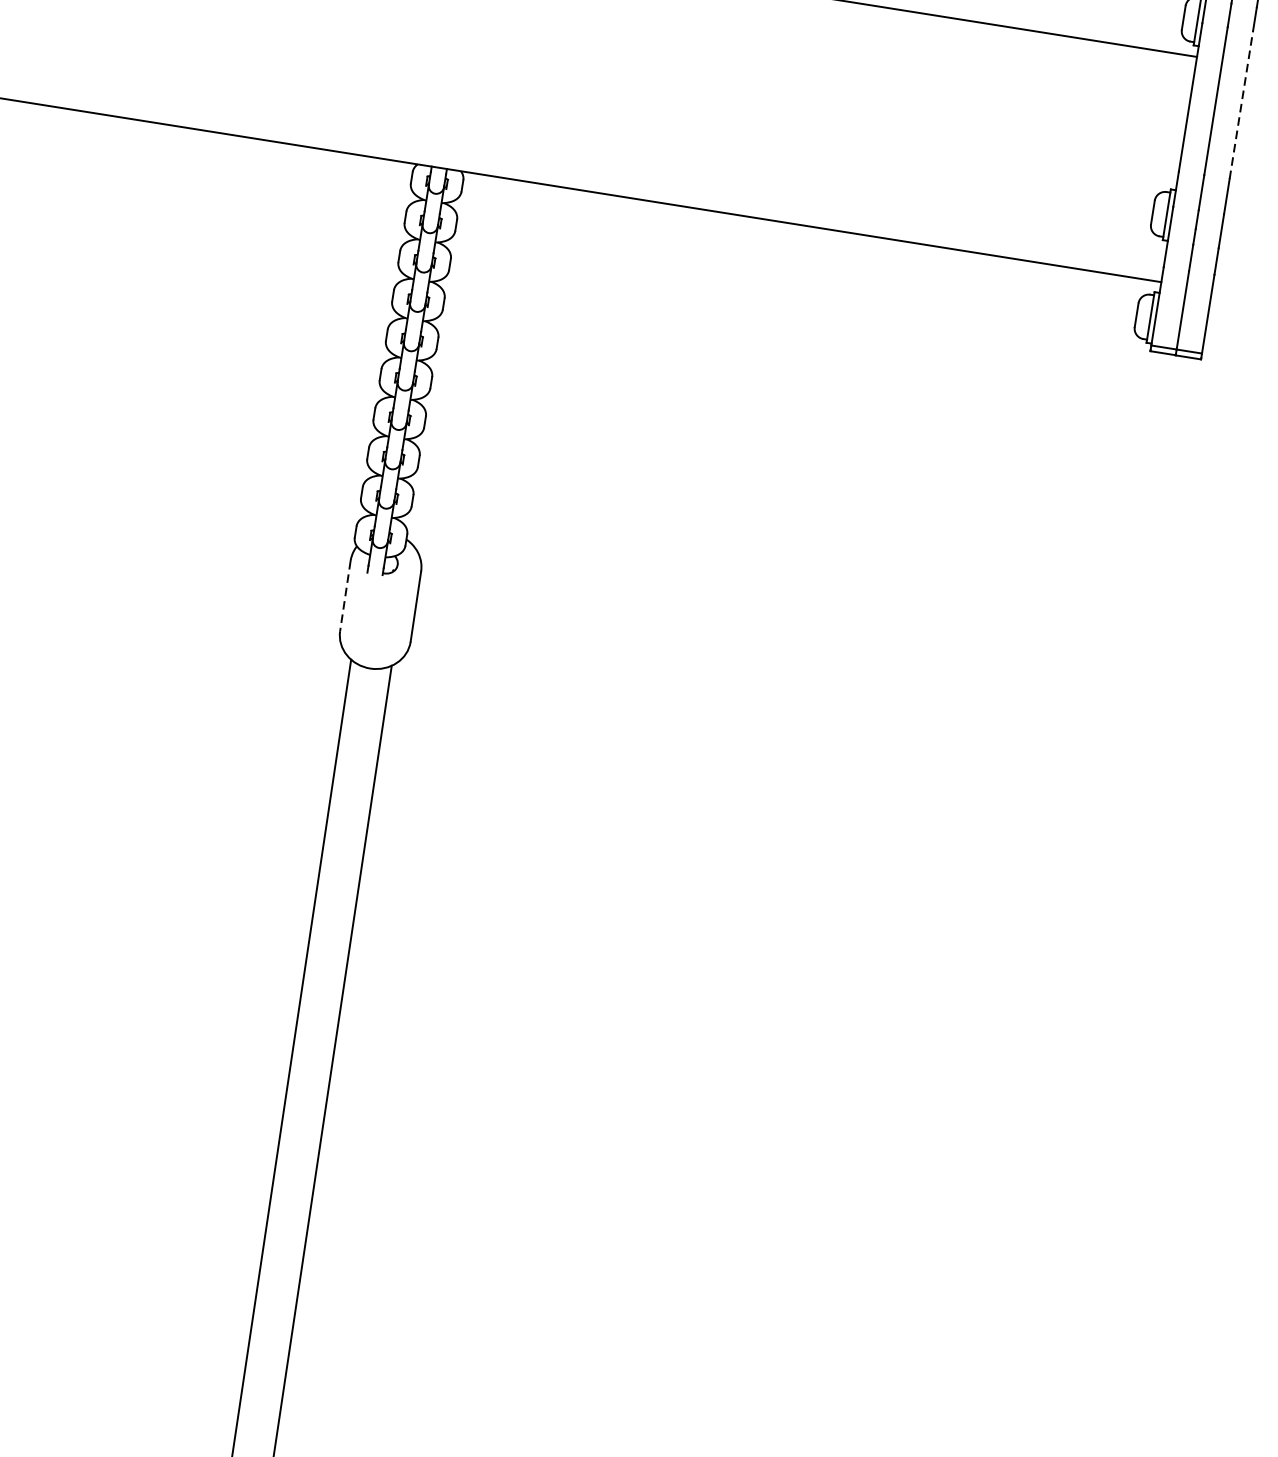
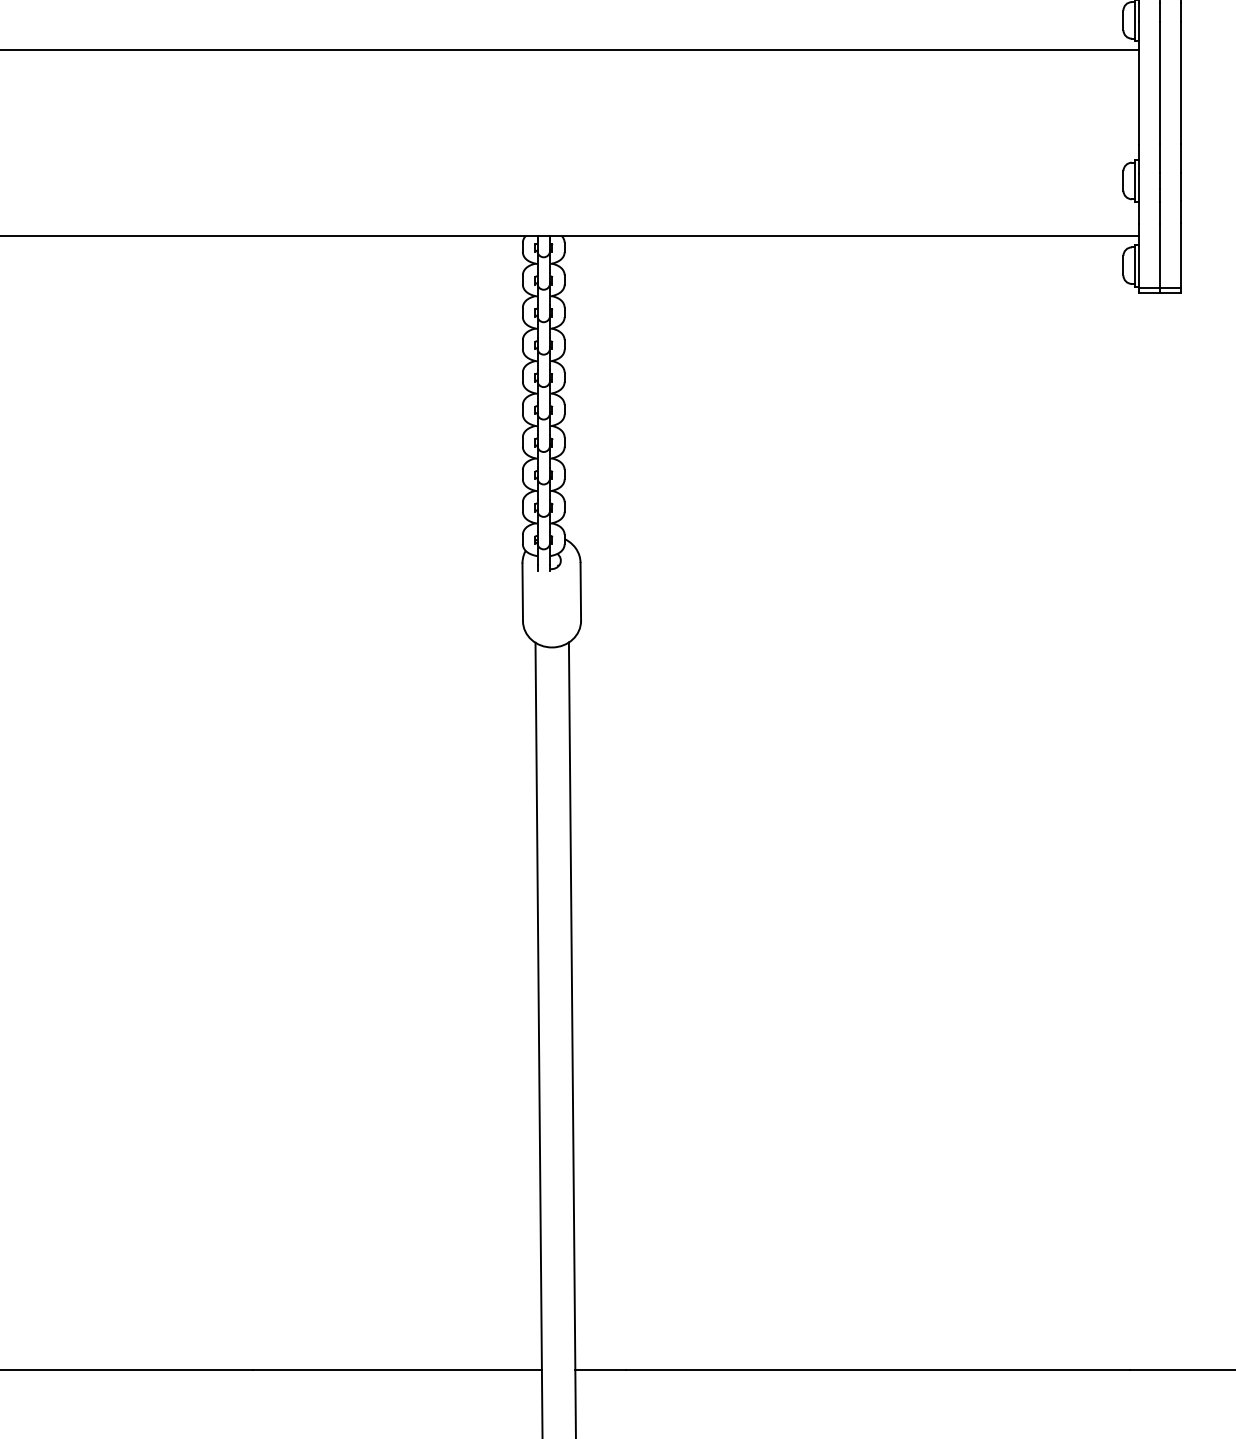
line: (1241, 104) -> (1180, 82), dashed -> solid
line: (345, 596) -> (522, 592), dashed -> solid

